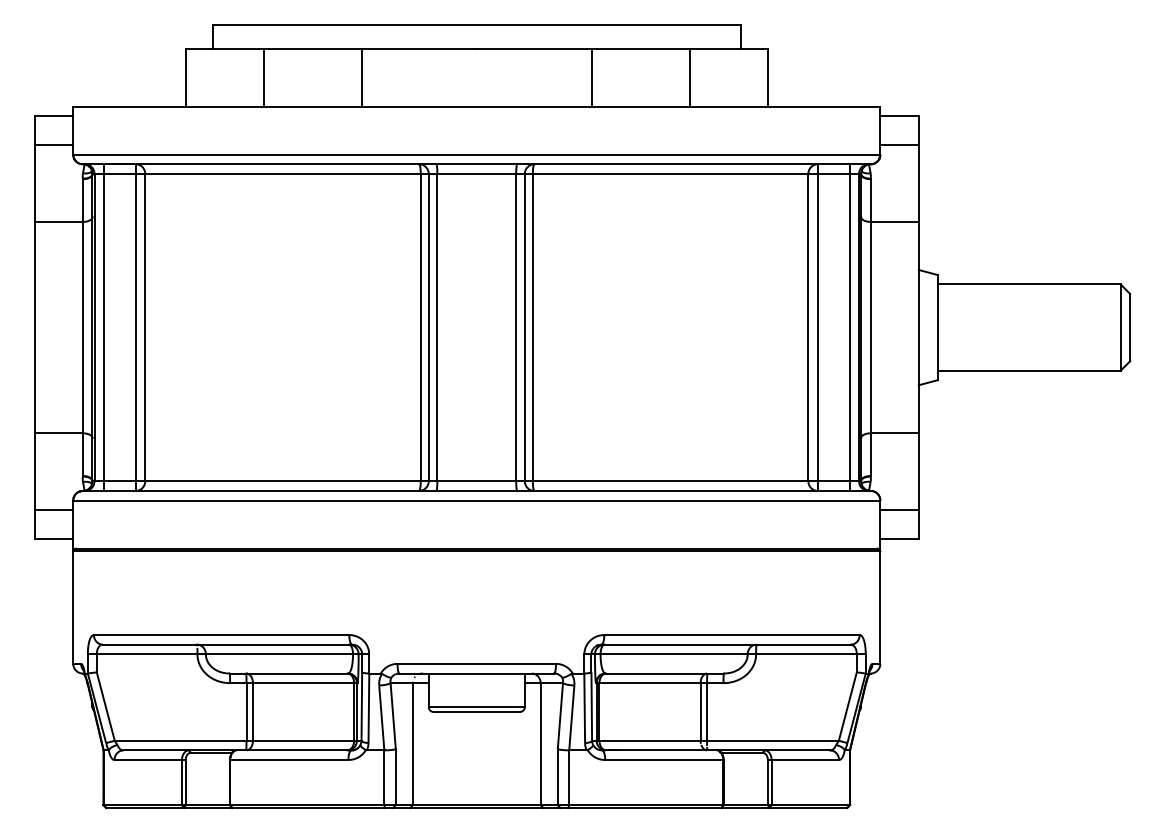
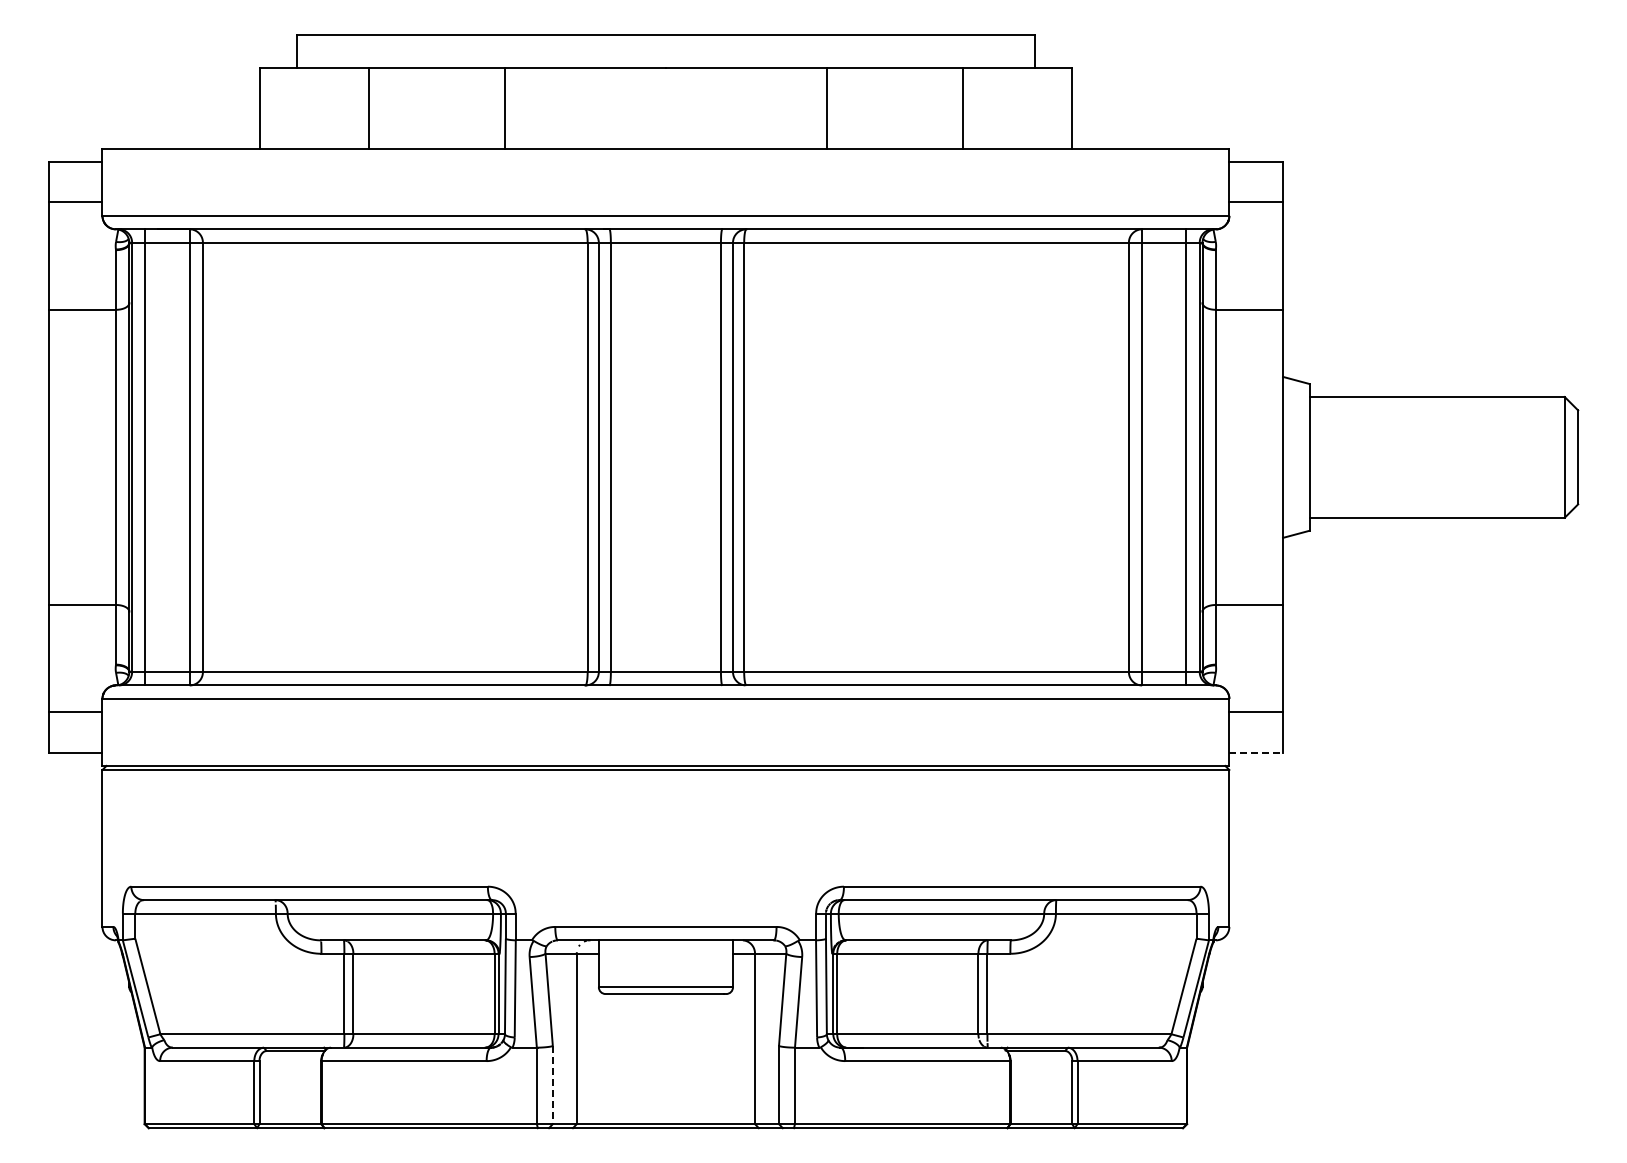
line: (899, 538) -> (1256, 752), solid -> dashed
line: (395, 777) -> (552, 1085), solid -> dashed

